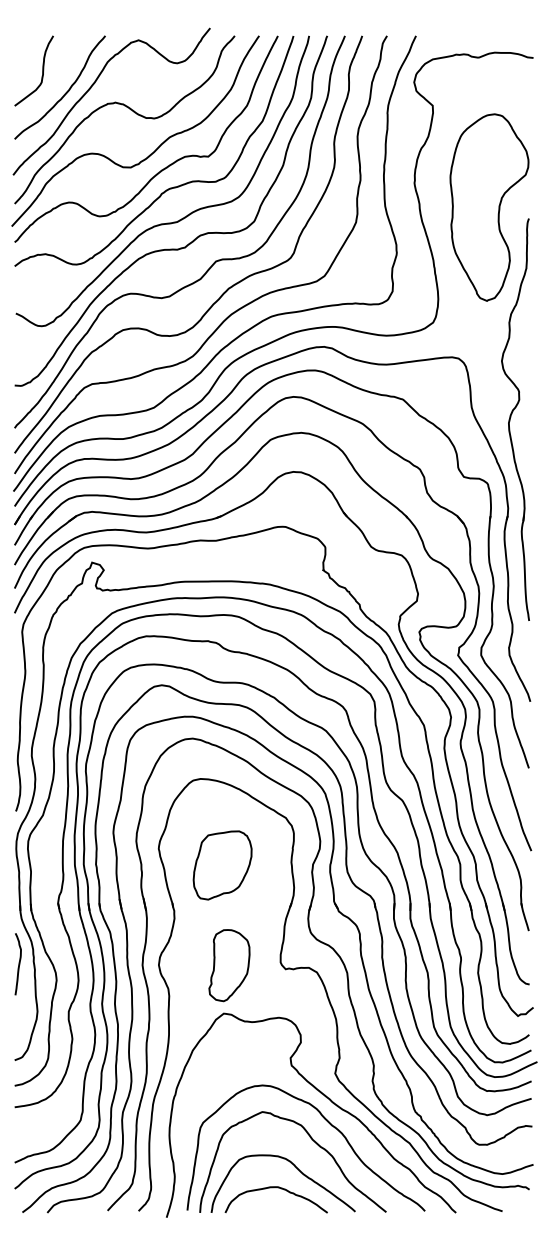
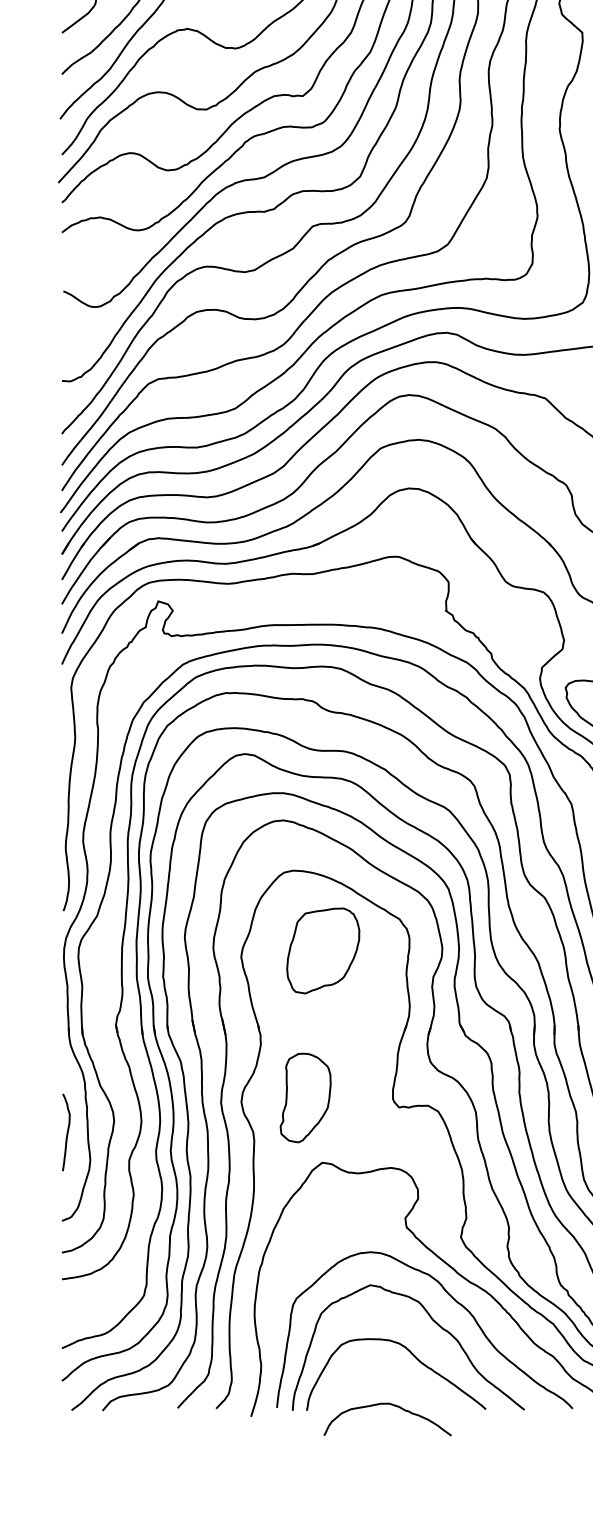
part: (222, 865) -> (323, 951), moved
curve: (18, 964) -> (66, 1132), moved
part: (229, 965) -> (305, 1097), moved
curve: (275, 1188) -> (386, 1405), moved

